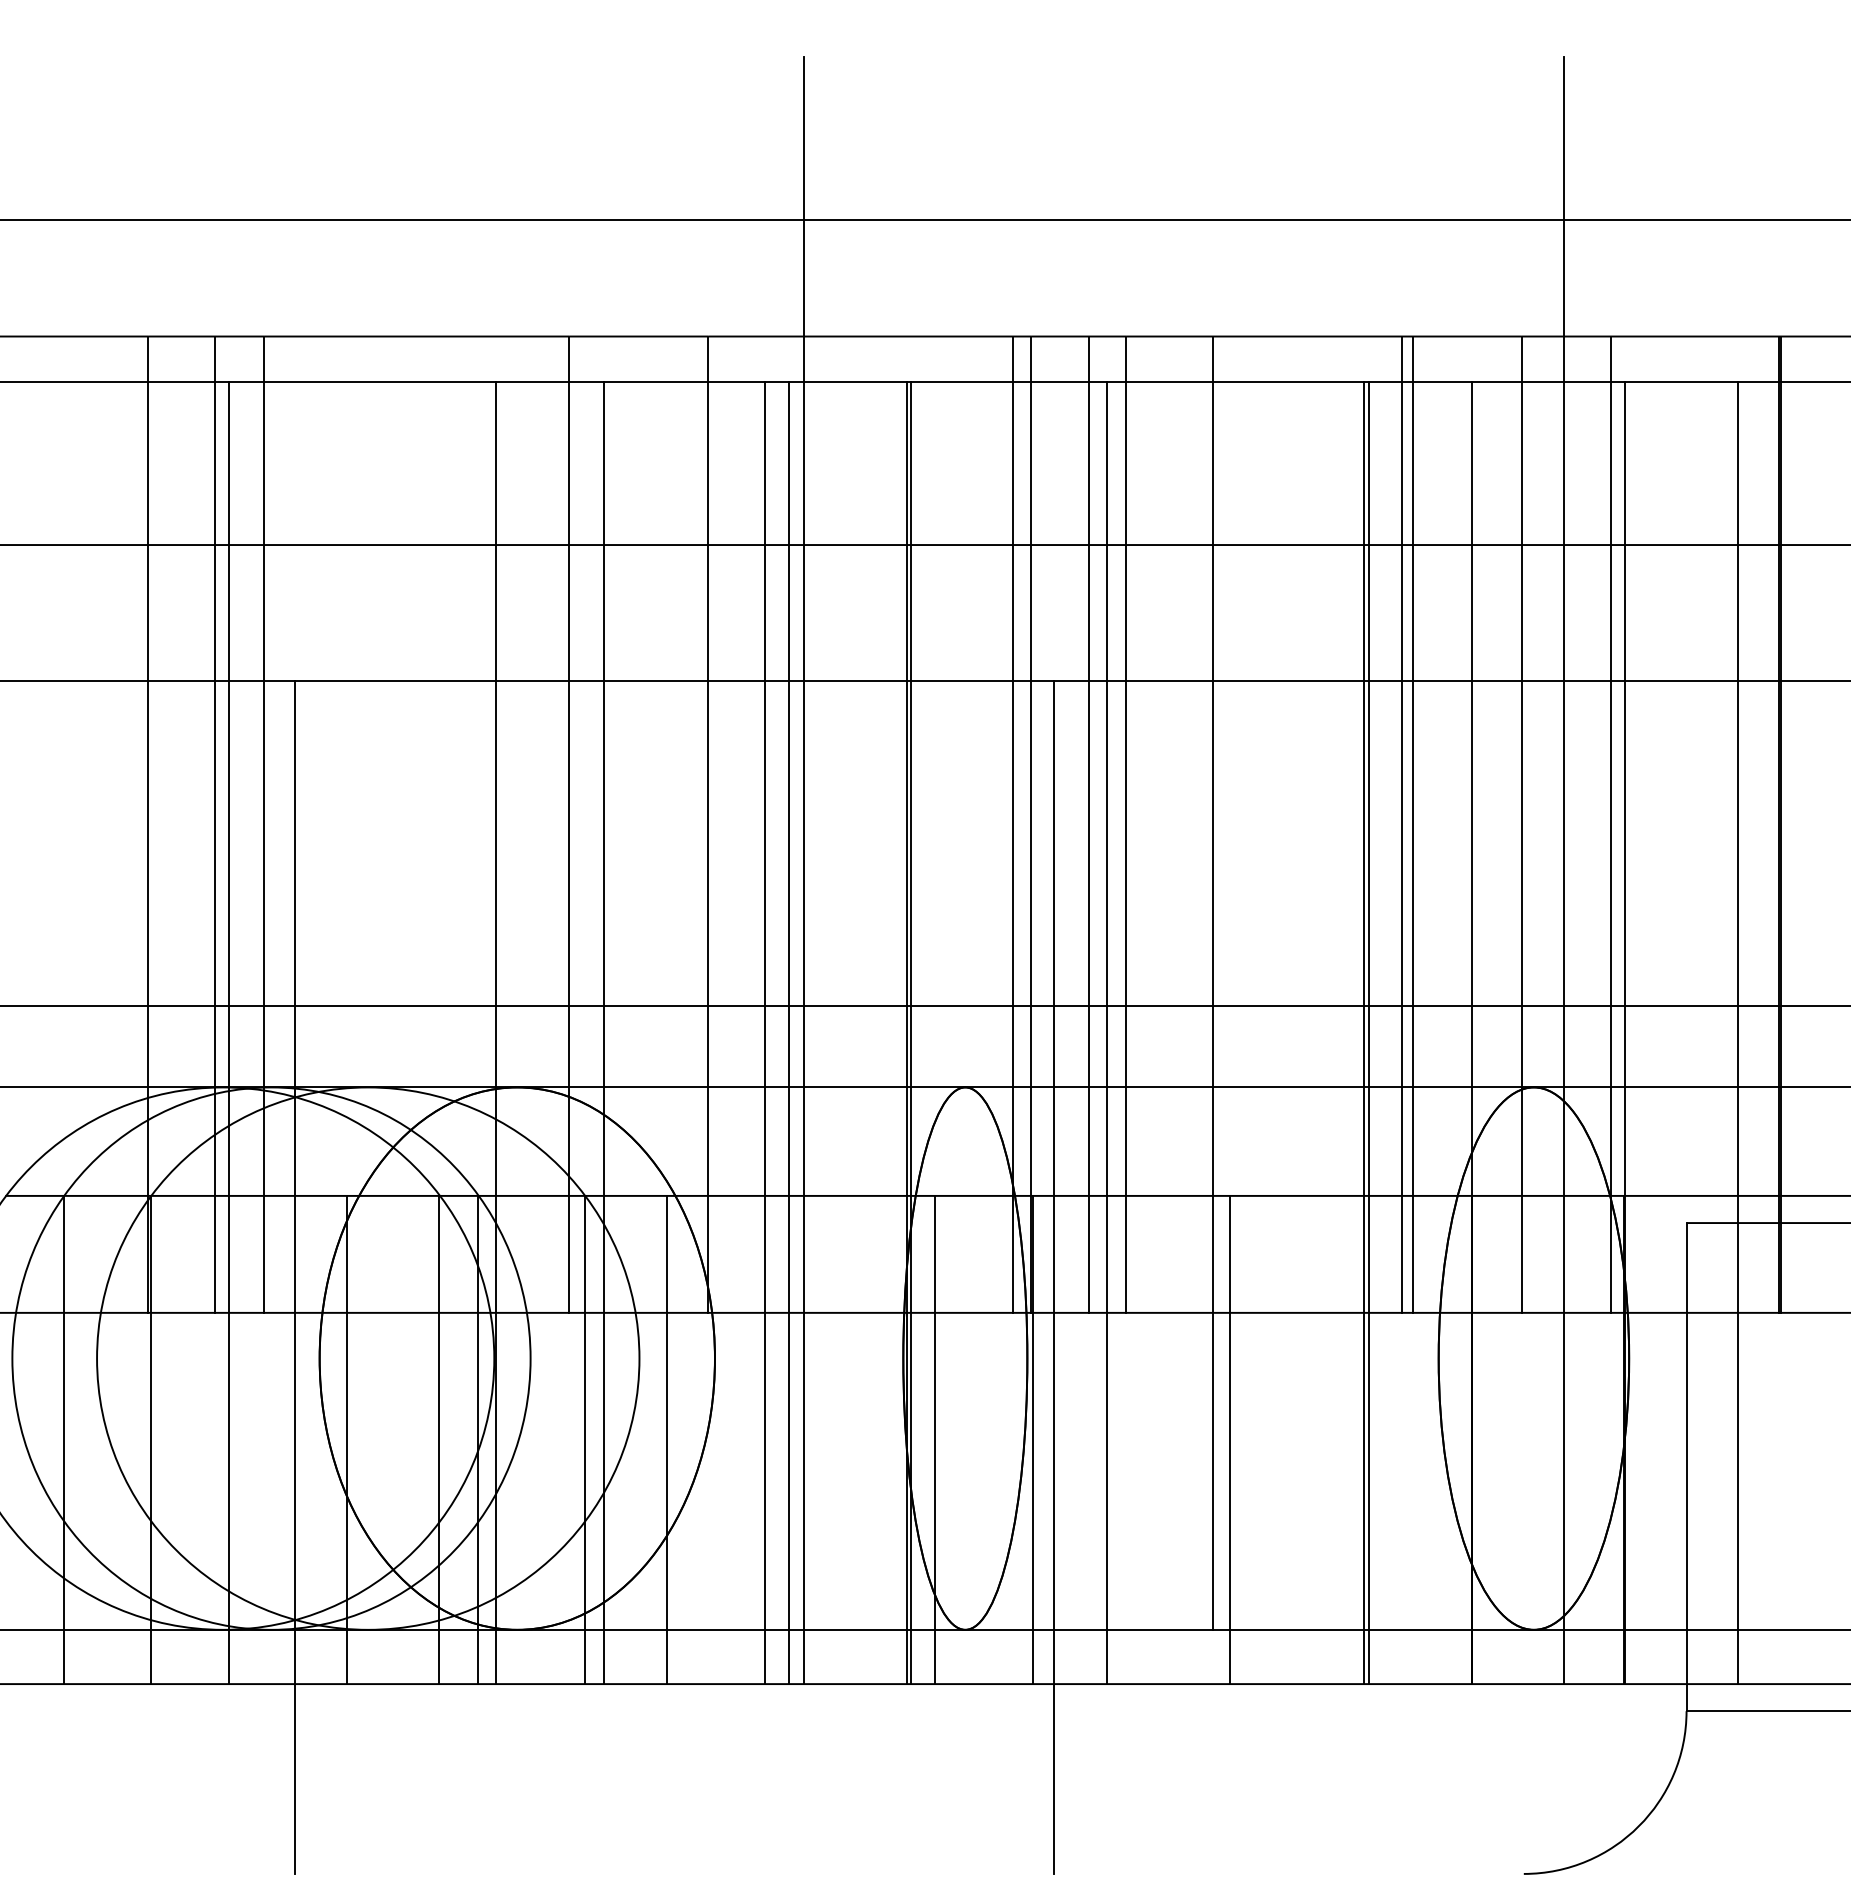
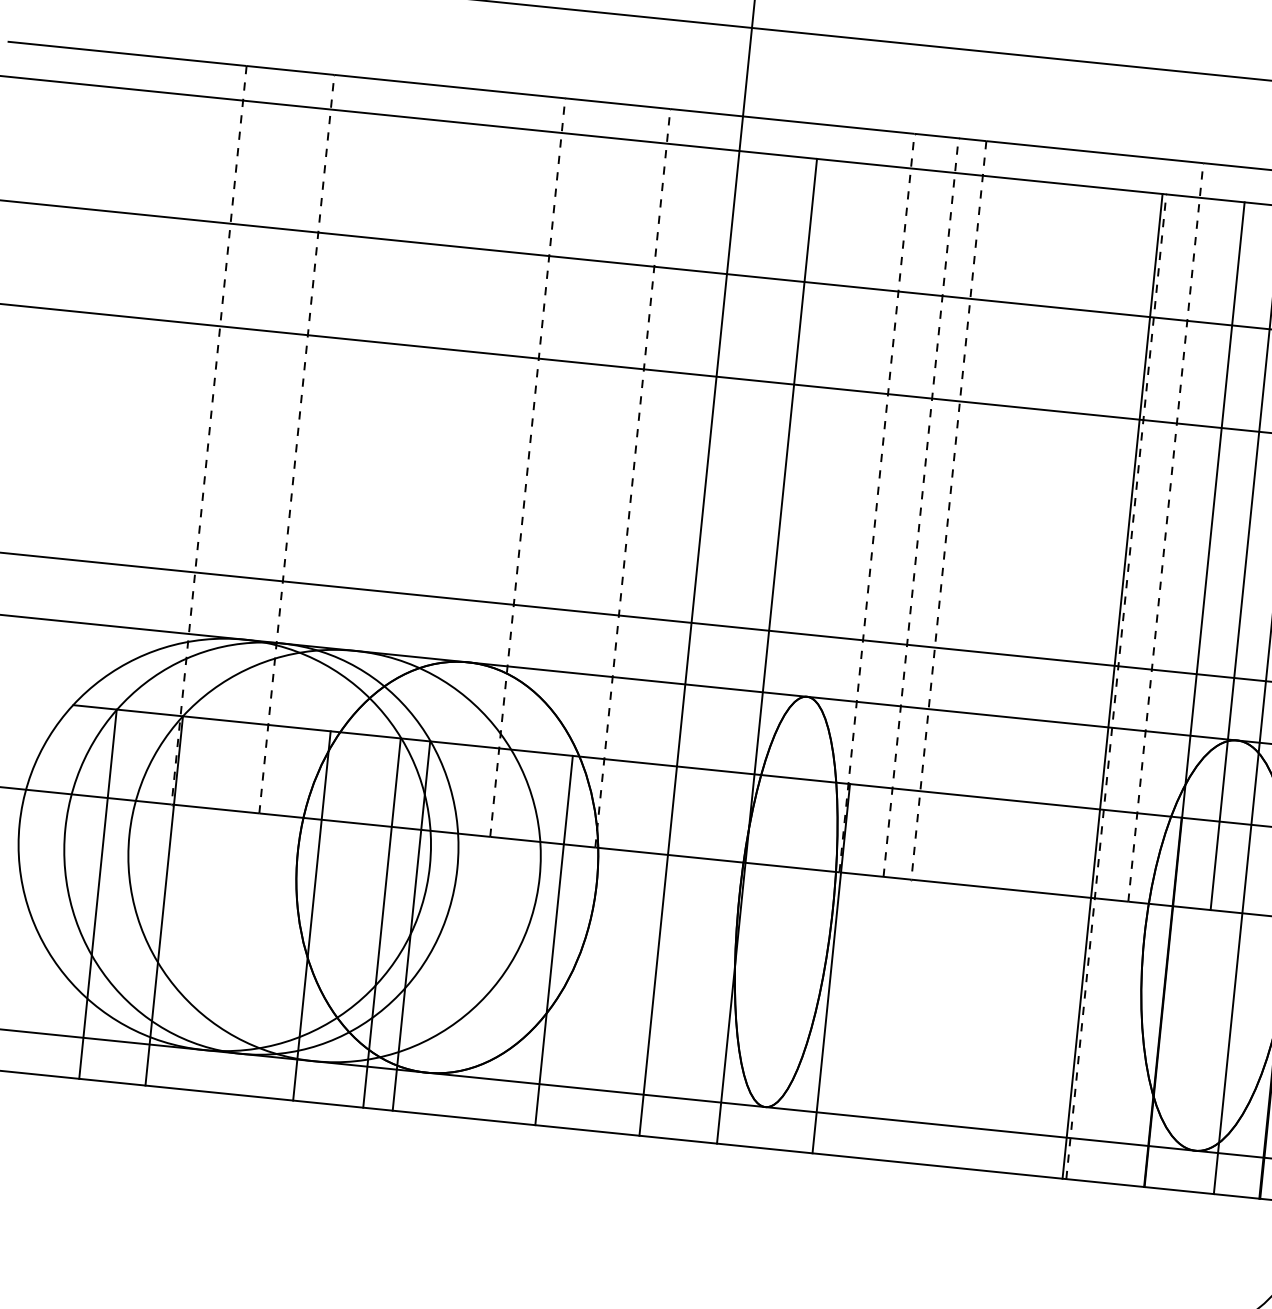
line: (215, 824) -> (260, 440), removed
line: (264, 824) -> (297, 444), solid -> dashed
line: (569, 824) -> (527, 467), solid -> dashed
line: (708, 824) -> (632, 478), solid -> dashed
line: (1013, 824) -> (863, 501), removed
line: (1031, 824) -> (877, 502), solid -> dashed
line: (1089, 824) -> (921, 507), solid -> dashed
line: (1402, 824) -> (1157, 531), removed
line: (1412, 824) -> (1165, 532), solid -> dashed
line: (148, 825) -> (209, 435), solid -> dashed
line: (1126, 825) -> (949, 511), solid -> dashed
line: (1213, 982) -> (1002, 636), removed
line: (228, 1033) -> (253, 599), removed
line: (495, 1033) -> (455, 619), removed
line: (604, 1033) -> (538, 628), removed
line: (764, 1033) -> (659, 640), removed
line: (788, 1033) -> (677, 642), removed
line: (910, 1033) -> (769, 651), removed
line: (1106, 1033) -> (917, 666), removed
line: (1368, 1033) -> (1116, 686), solid -> dashed
line: (294, 1276) -> (285, 788), removed
line: (1053, 1276) -> (859, 846), removed
line: (585, 1439) -> (492, 933), removed
line: (934, 1439) -> (756, 960), removed
line: (1229, 1439) -> (979, 983), removed

